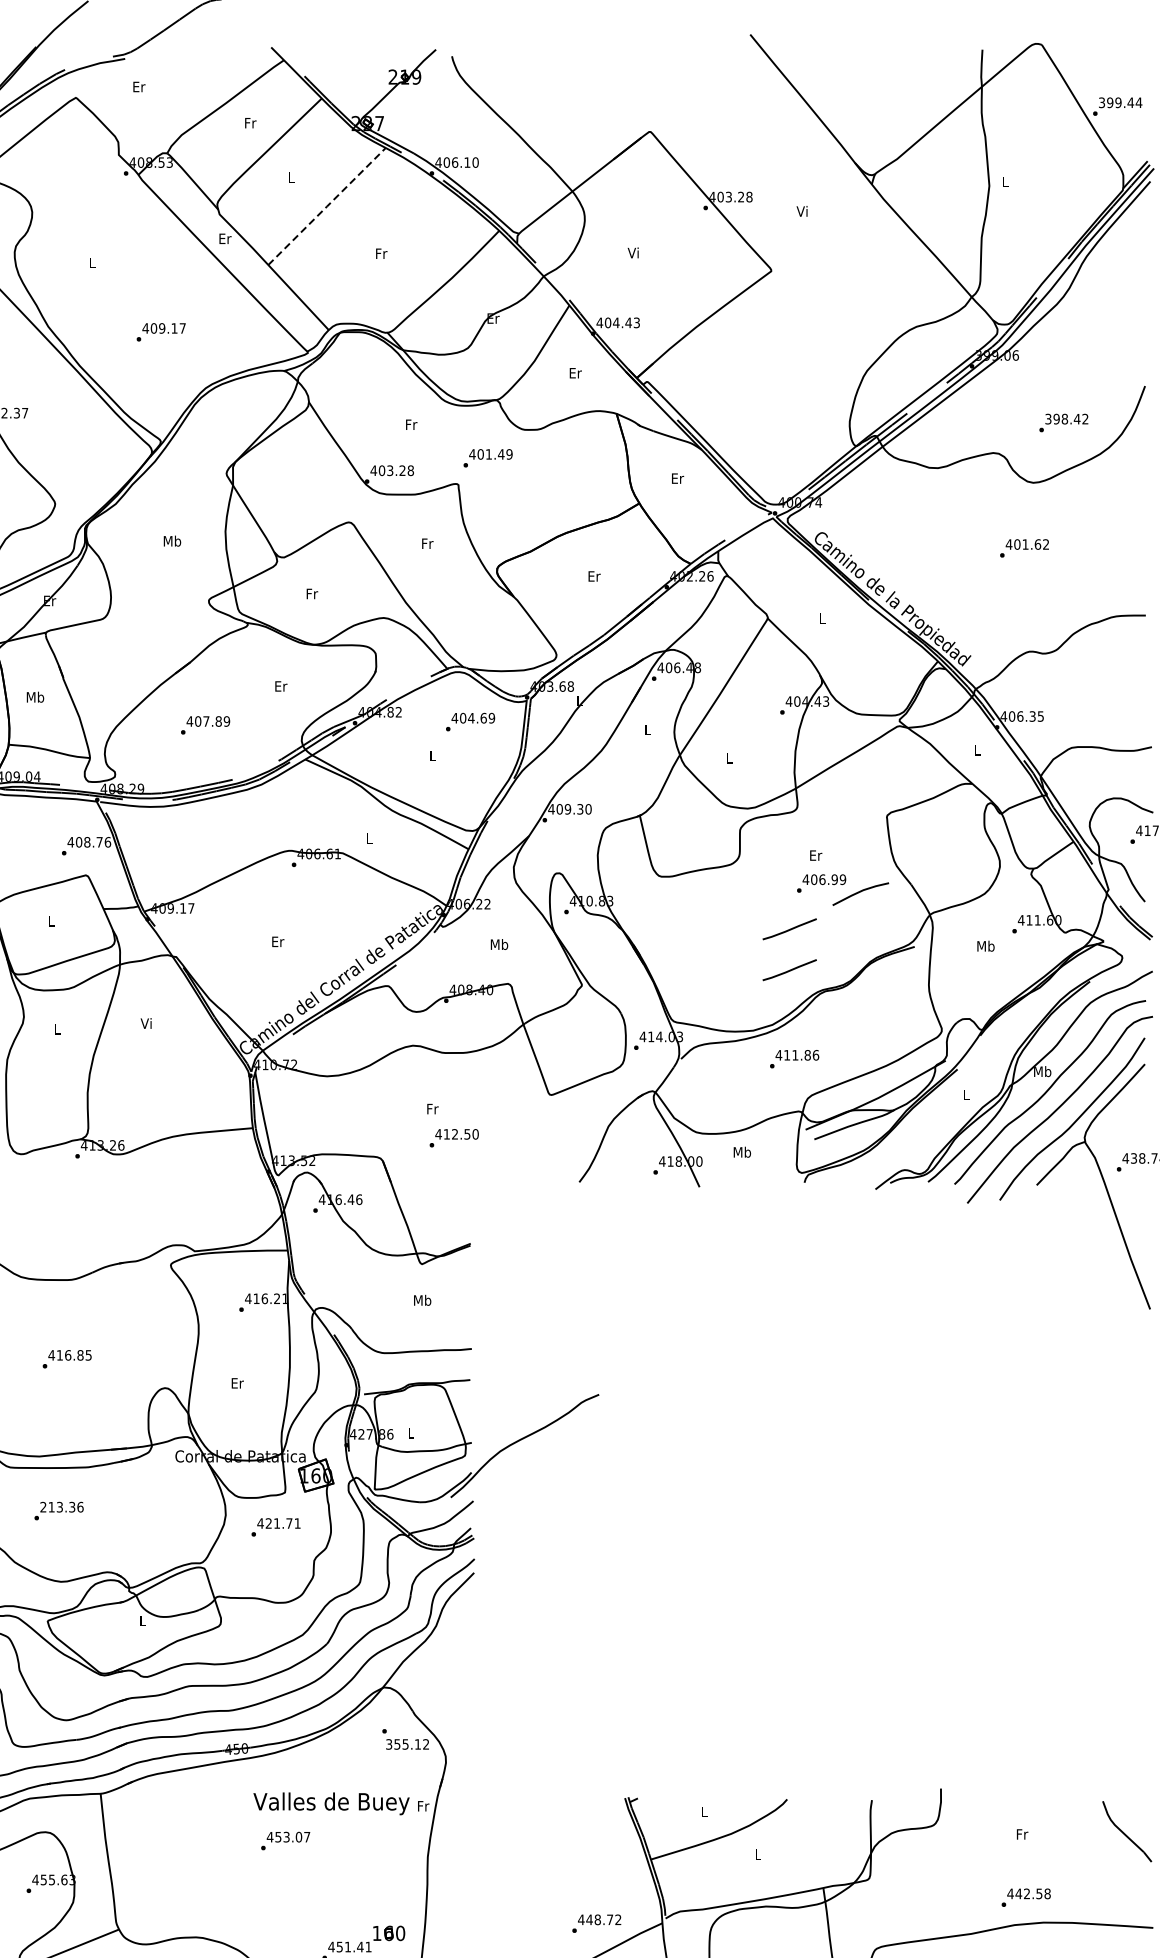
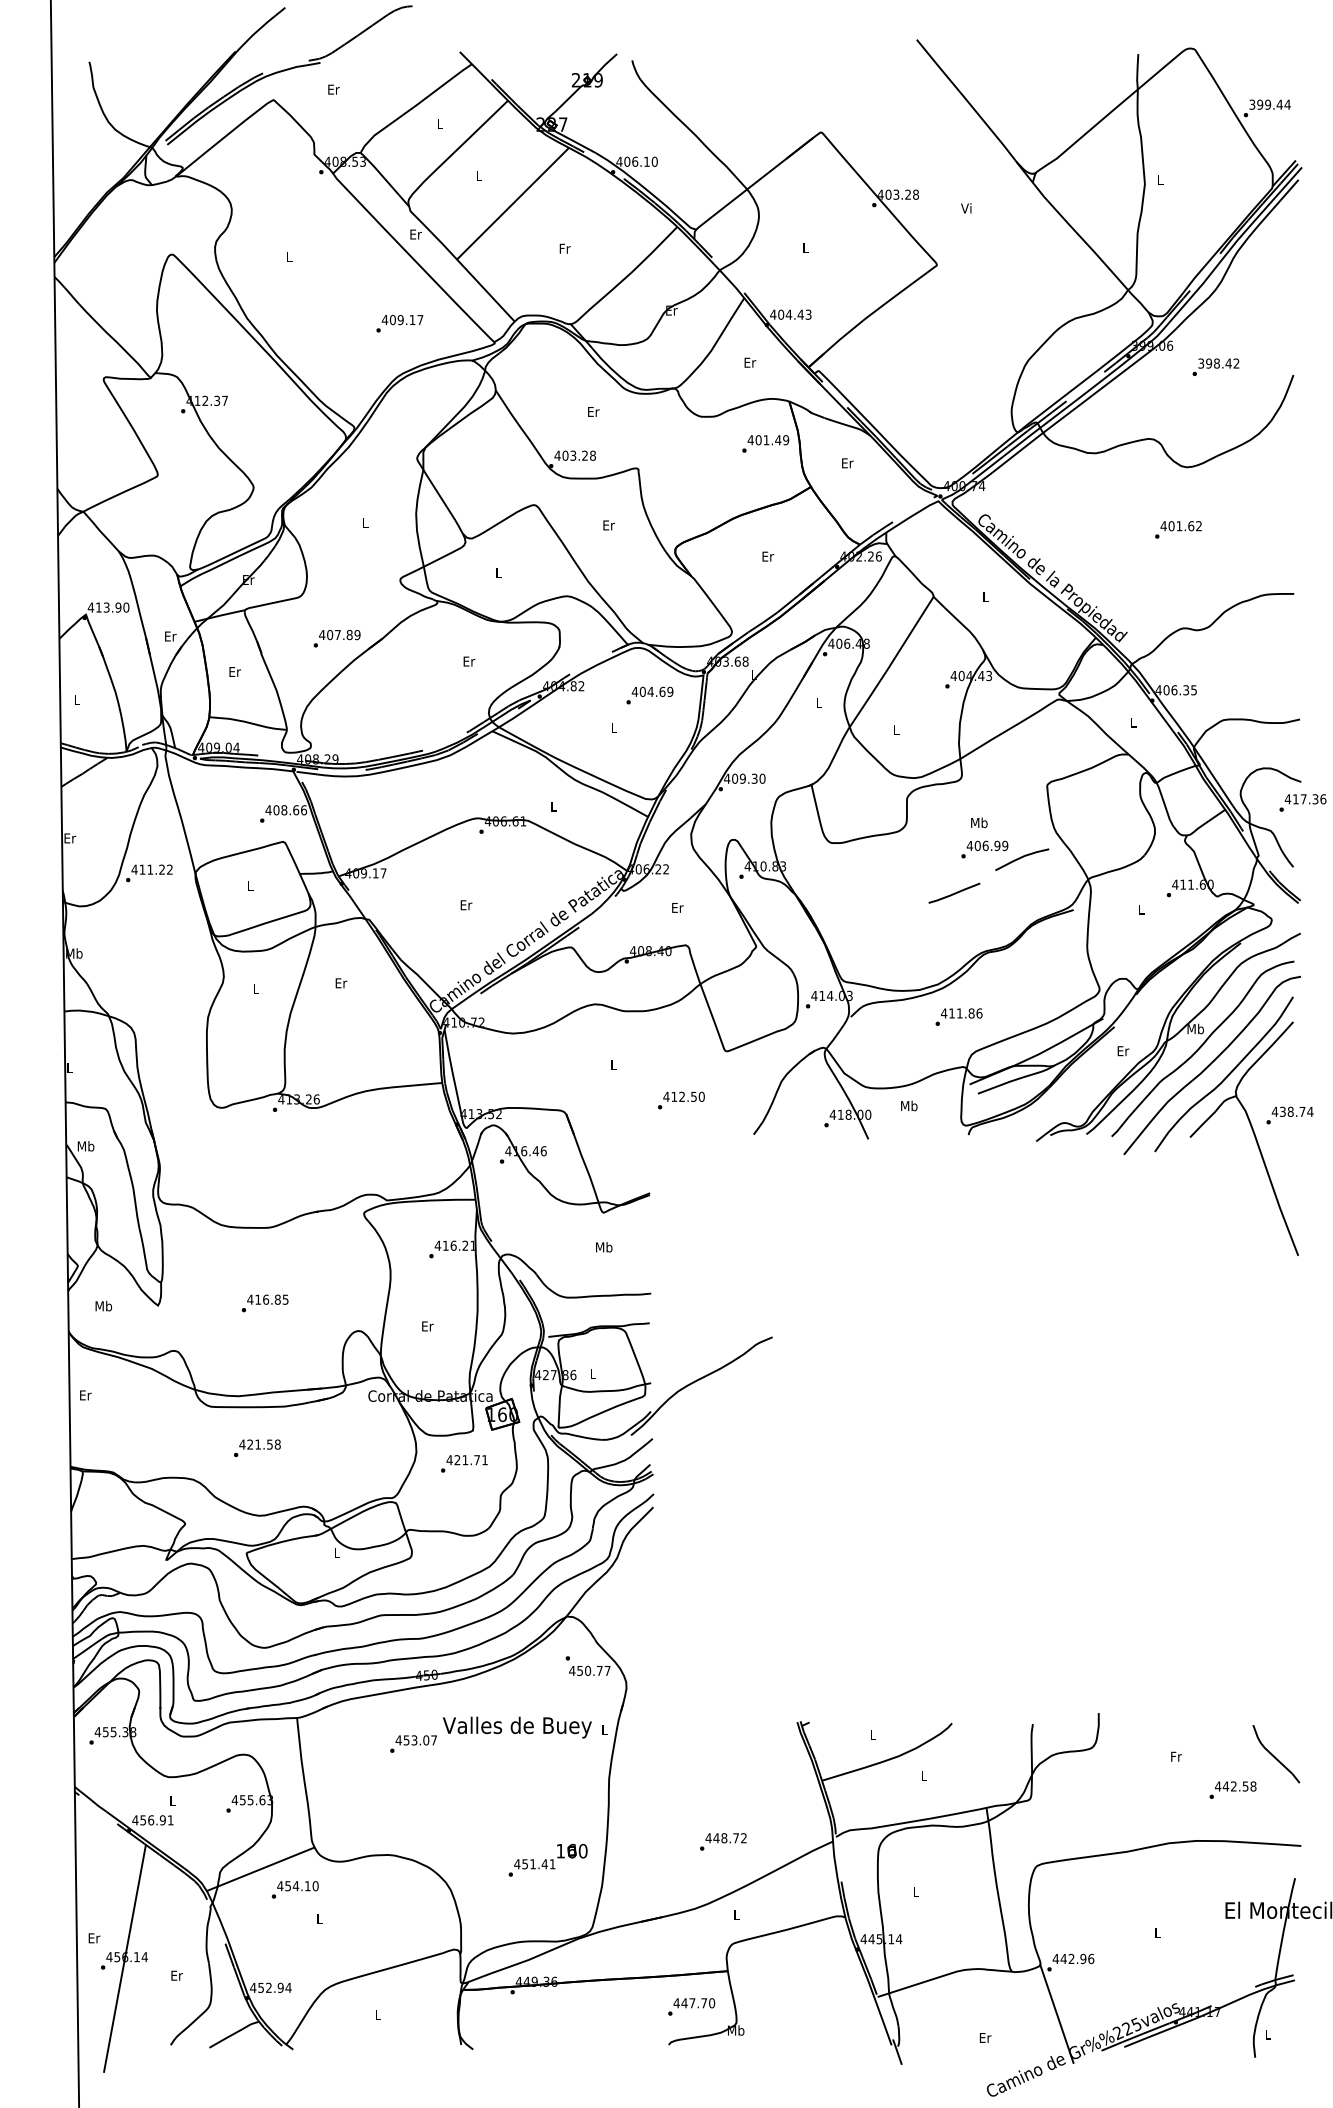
text: (249, 123) -> (439, 124), Fr -> L
line: (327, 206) -> (513, 203), dashed -> solid
text: (633, 252) -> (805, 247), Vi -> L
text: (160, 332) -> (399, 323), moved
text: (1063, 422) -> (1215, 366), moved
text: (411, 424) -> (593, 411), Fr -> Er
text: (487, 457) -> (765, 443), moved
text: (172, 540) -> (365, 522), Mb -> L
text: (427, 543) -> (608, 525), Fr -> Er
text: (311, 594) -> (498, 573), Fr -> L
text: (35, 696) -> (234, 671), Mb -> Er
text: (204, 725) -> (336, 638), moved
text: (100, 842) -> (296, 810), 408.76 -> 408.66
text: (815, 855) -> (979, 822), Er -> Mb
text: (499, 944) -> (677, 907), Mb -> Er
text: (985, 946) -> (1141, 909), Mb -> L
line: (789, 969) -> (954, 931), removed
text: (147, 1023) -> (341, 983), Vi -> Er
text: (966, 1095) -> (1123, 1051), L -> Er
text: (432, 1108) -> (613, 1064), Fr -> L
text: (454, 1138) -> (681, 1100), moved
text: (61, 1507) -> (259, 1444), 213.36 -> 421.58
text: (407, 1743) -> (589, 1670), 355.12 -> 450.77
text: (422, 1805) -> (604, 1729), Fr -> L
text: (285, 1840) -> (413, 1743), moved
text: (1025, 1897) -> (1232, 1789), moved
text: (596, 1923) -> (723, 1841), moved

